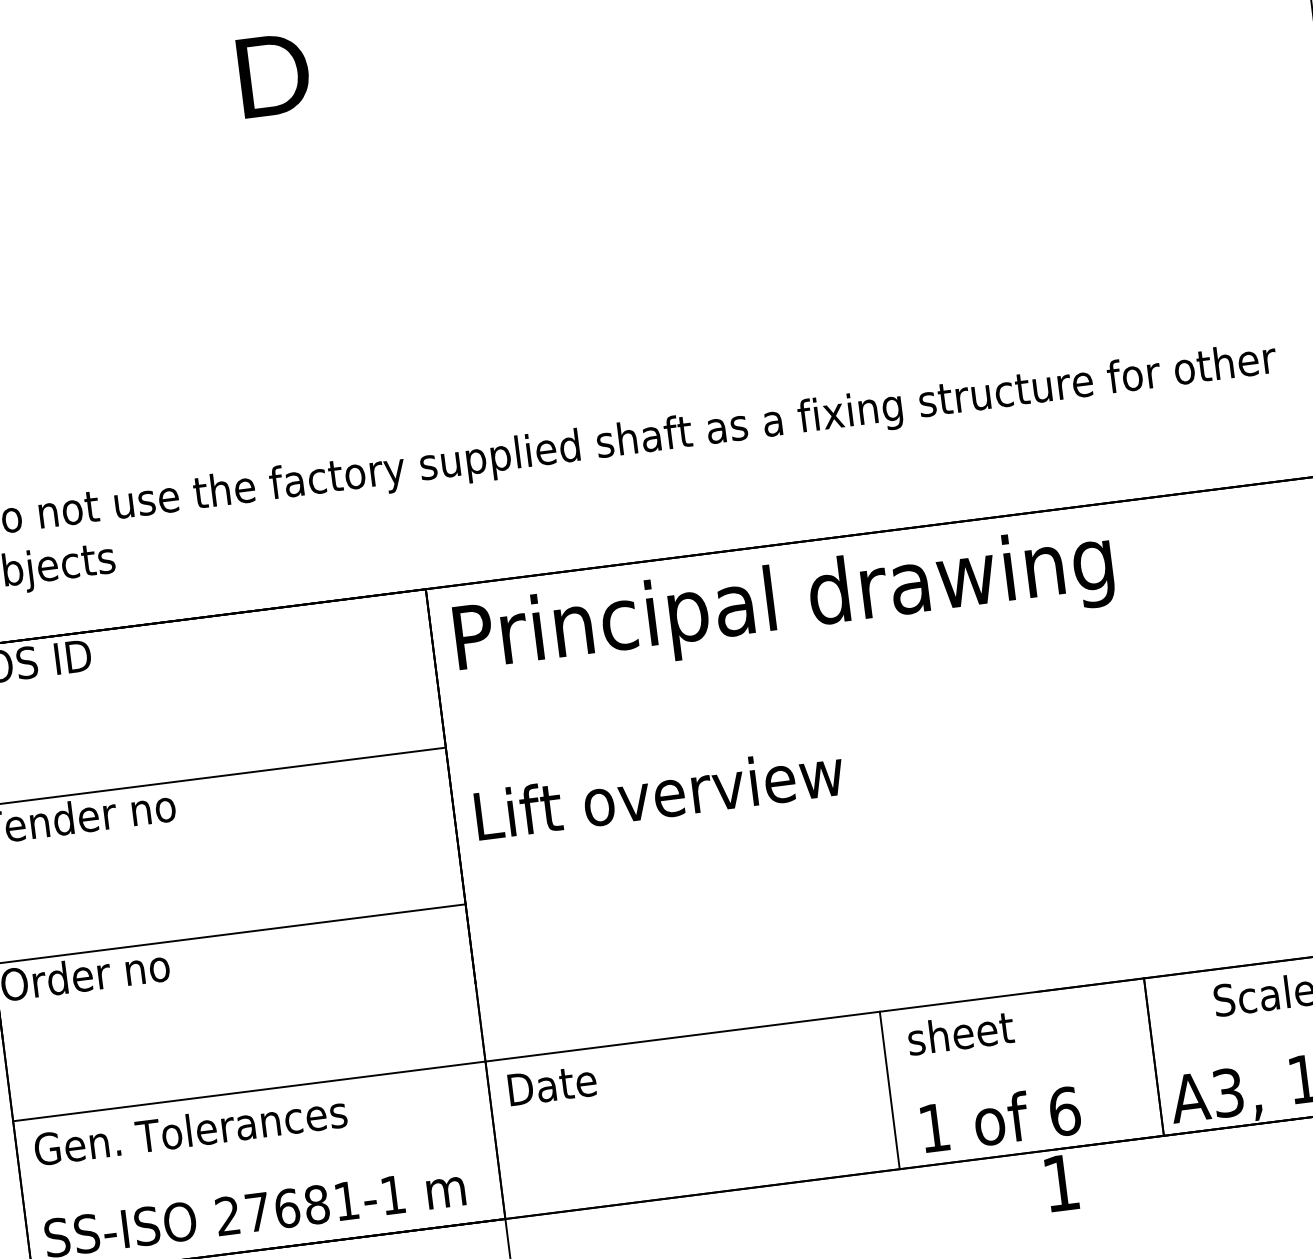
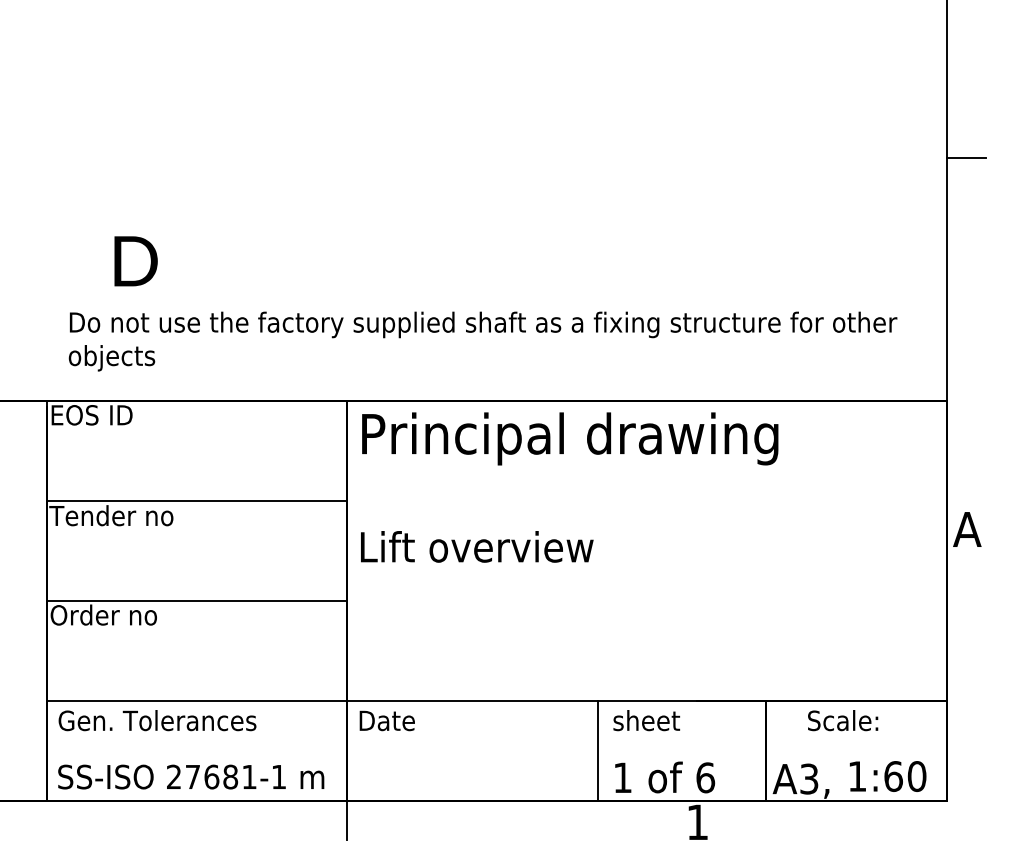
text: (273, 75) -> (135, 261), moved

